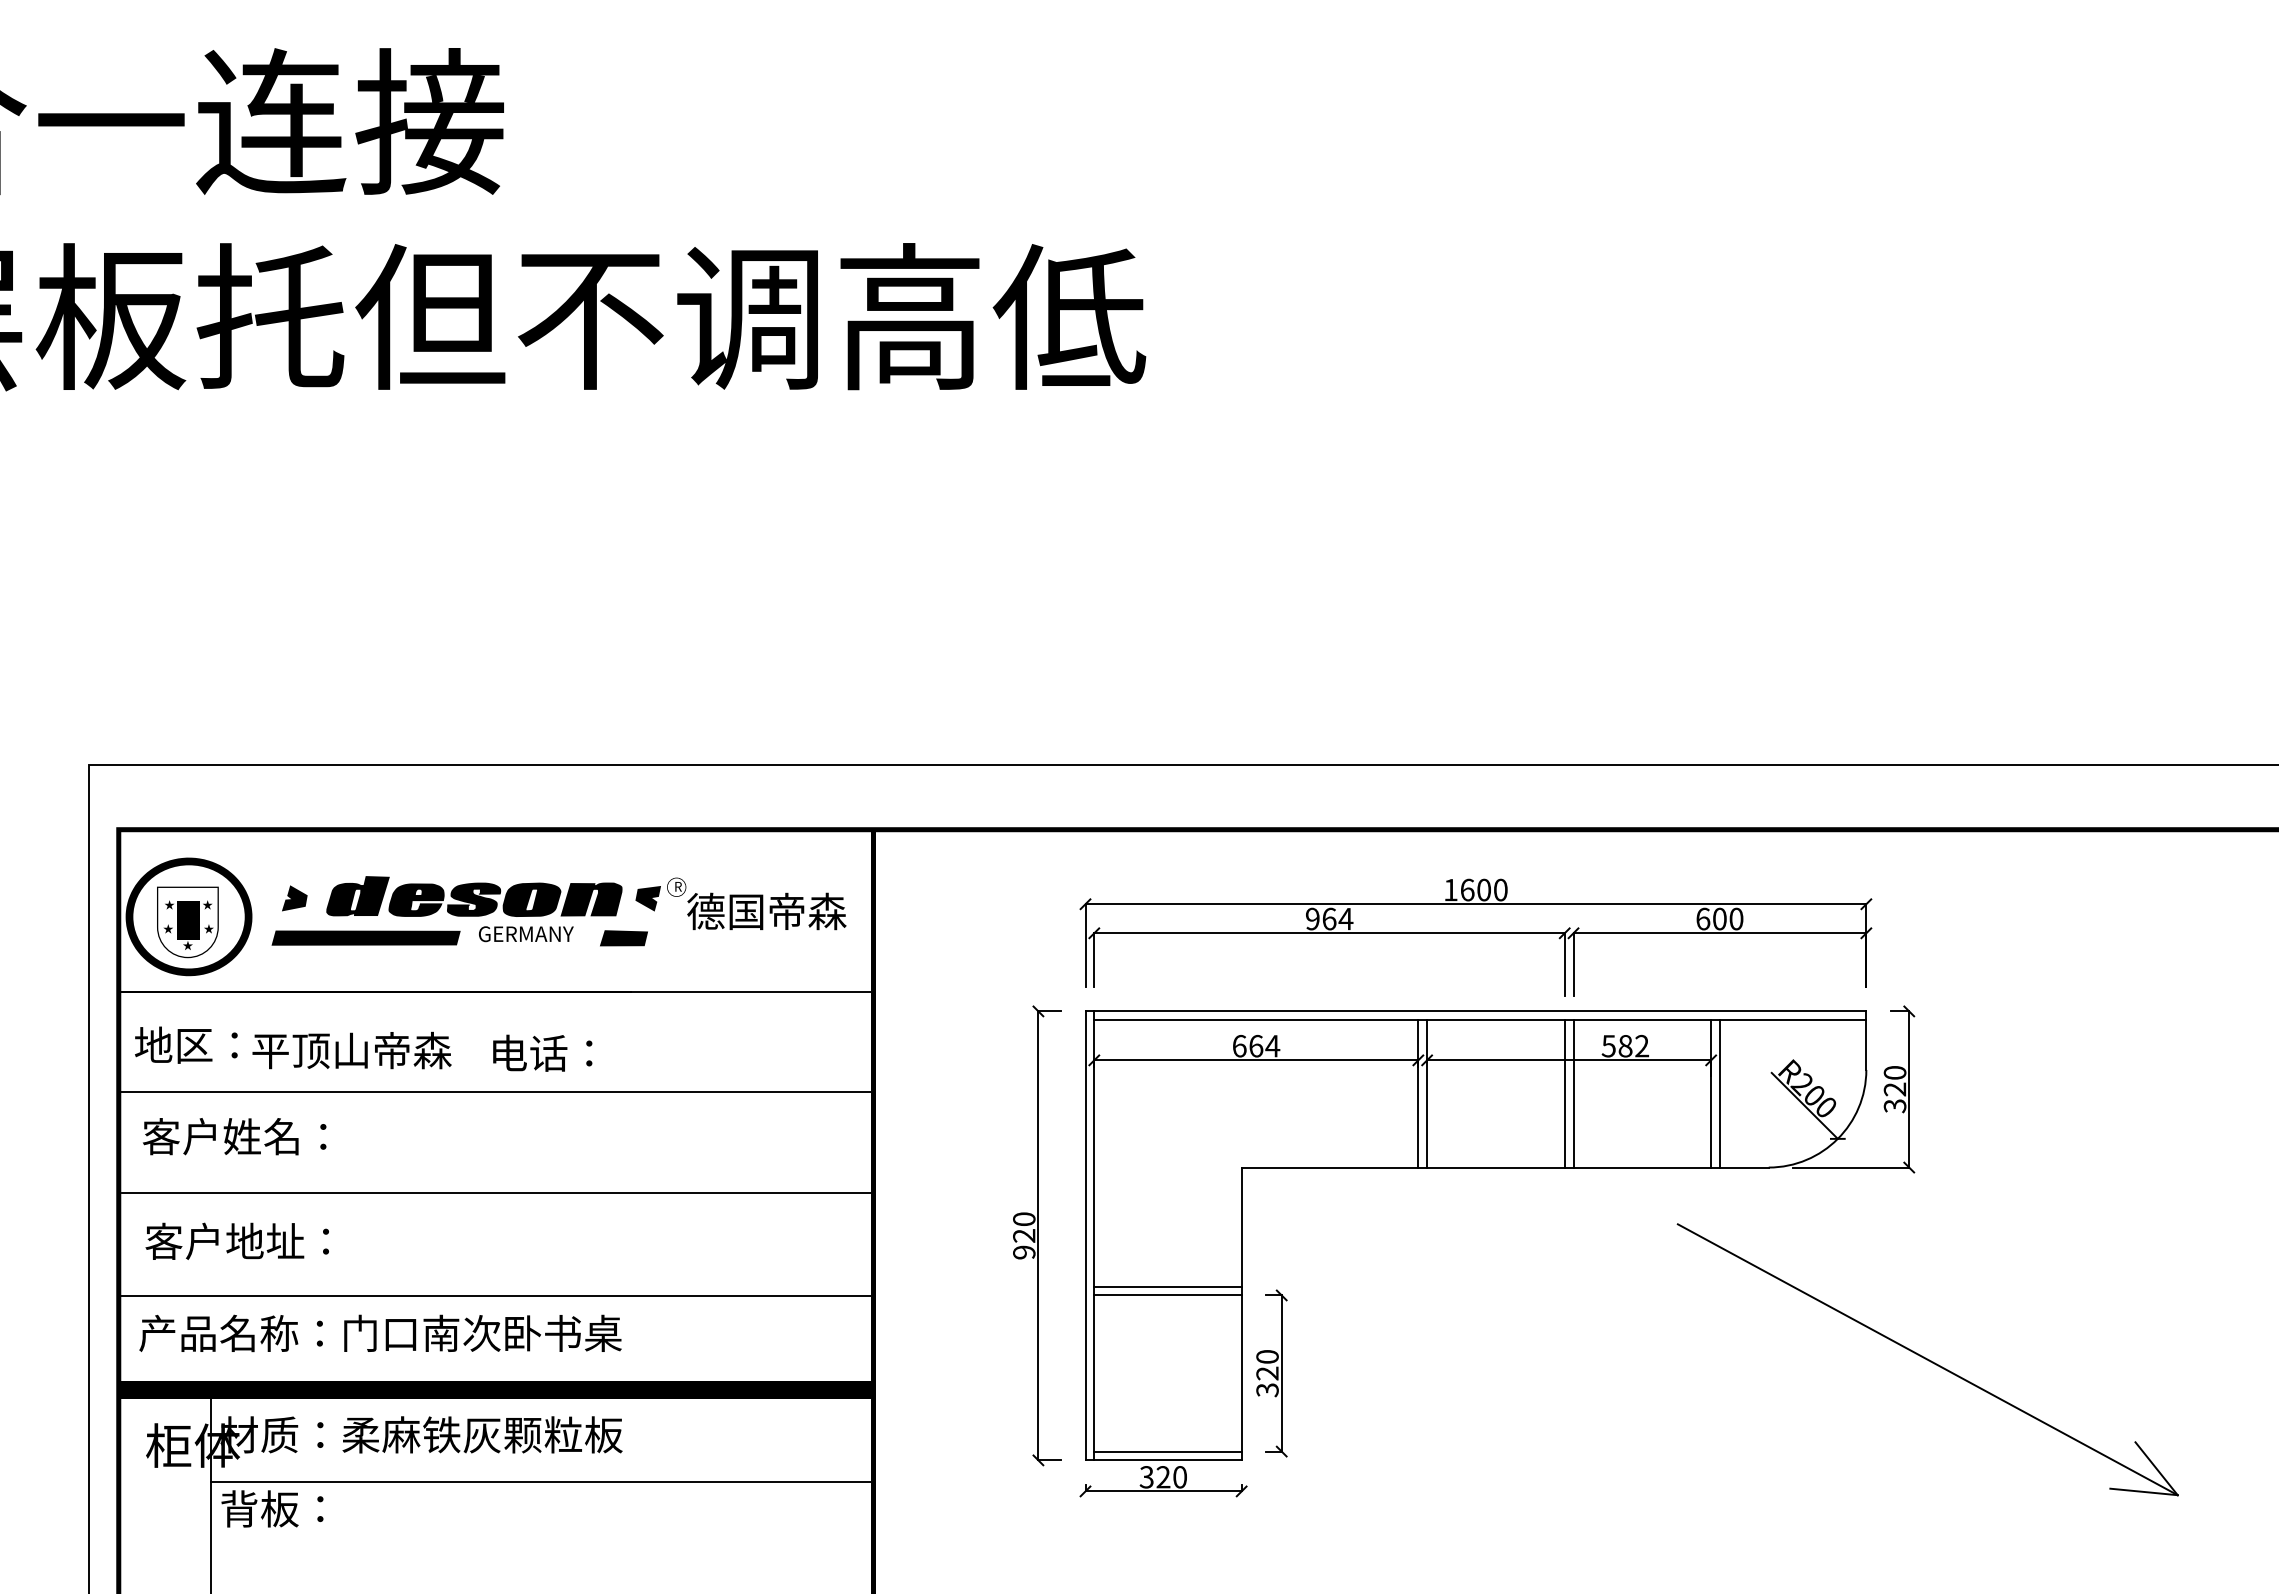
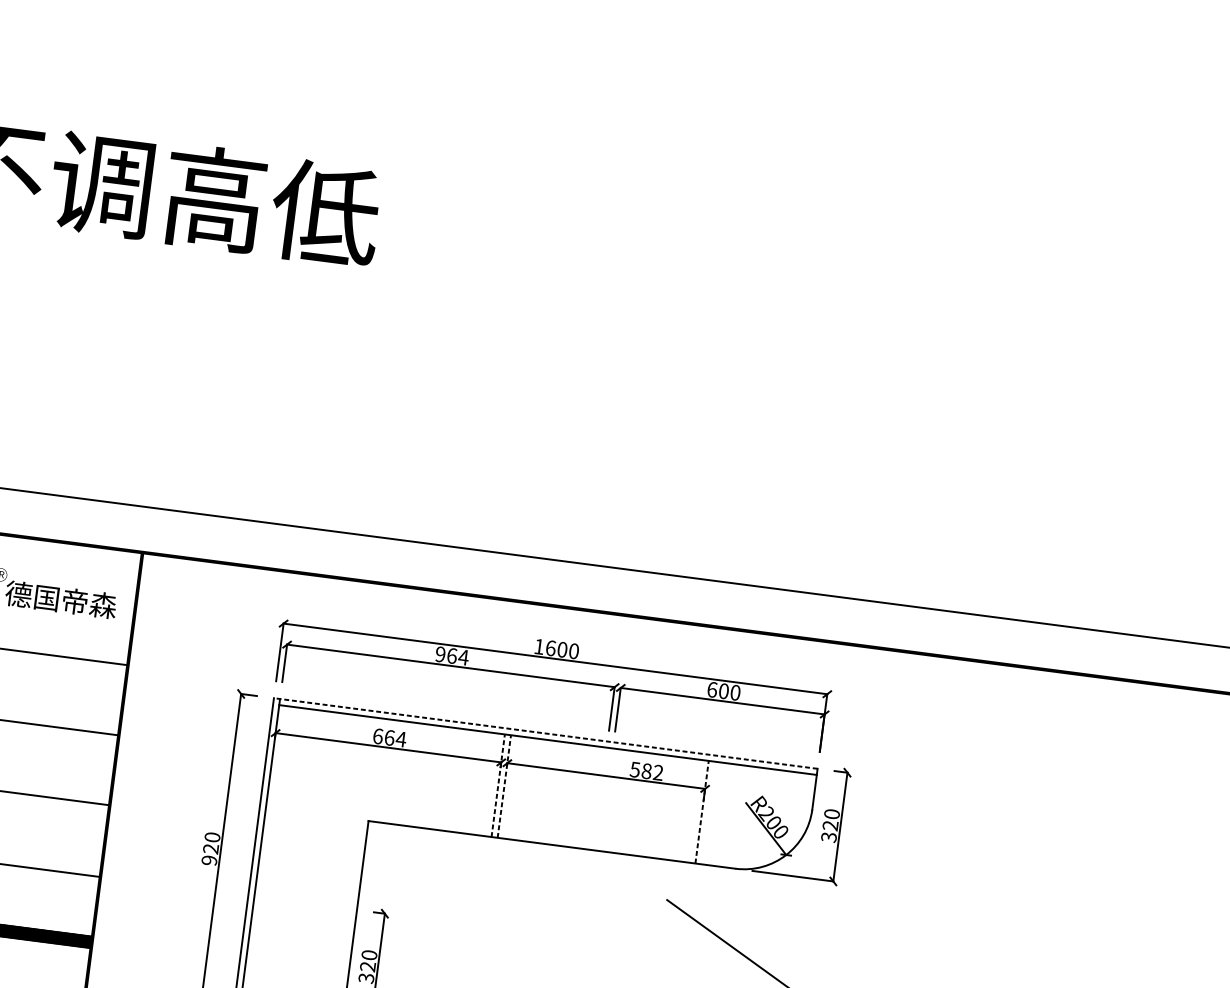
line: (1475, 1011) -> (545, 733), solid -> dashed
line: (1418, 1093) -> (498, 785), solid -> dashed
line: (1427, 1093) -> (504, 786), solid -> dashed
line: (1564, 1093) -> (600, 798), removed
line: (1573, 1093) -> (606, 799), removed
line: (1711, 1093) -> (702, 811), solid -> dashed
line: (1719, 1093) -> (707, 812), removed
line: (1167, 1286) -> (306, 897), removed
line: (1167, 1295) -> (305, 903), removed

